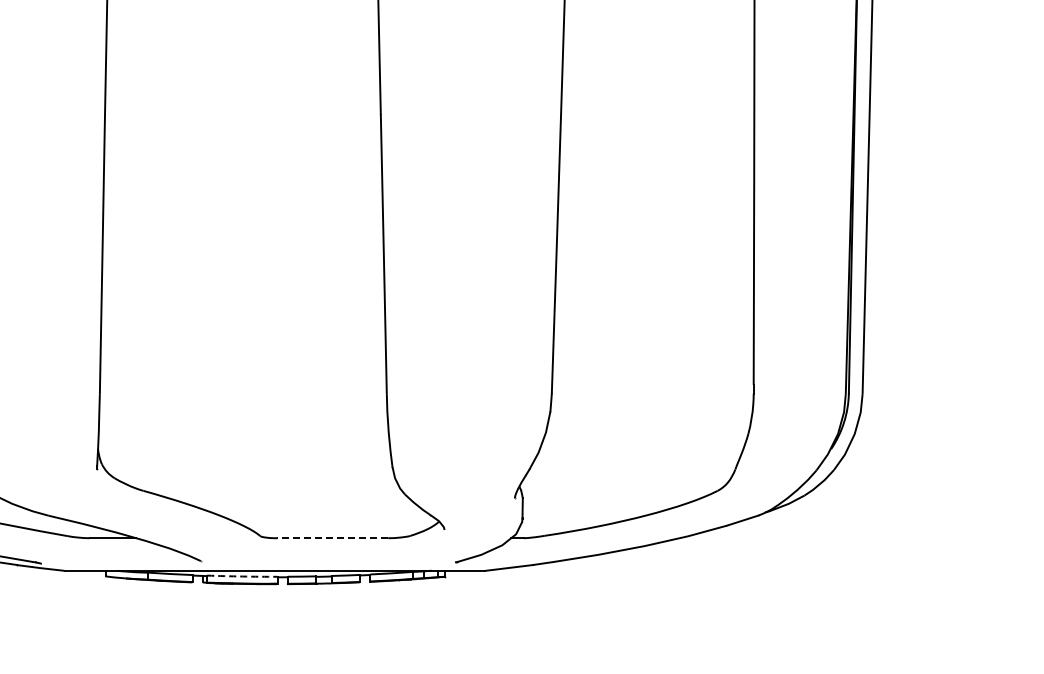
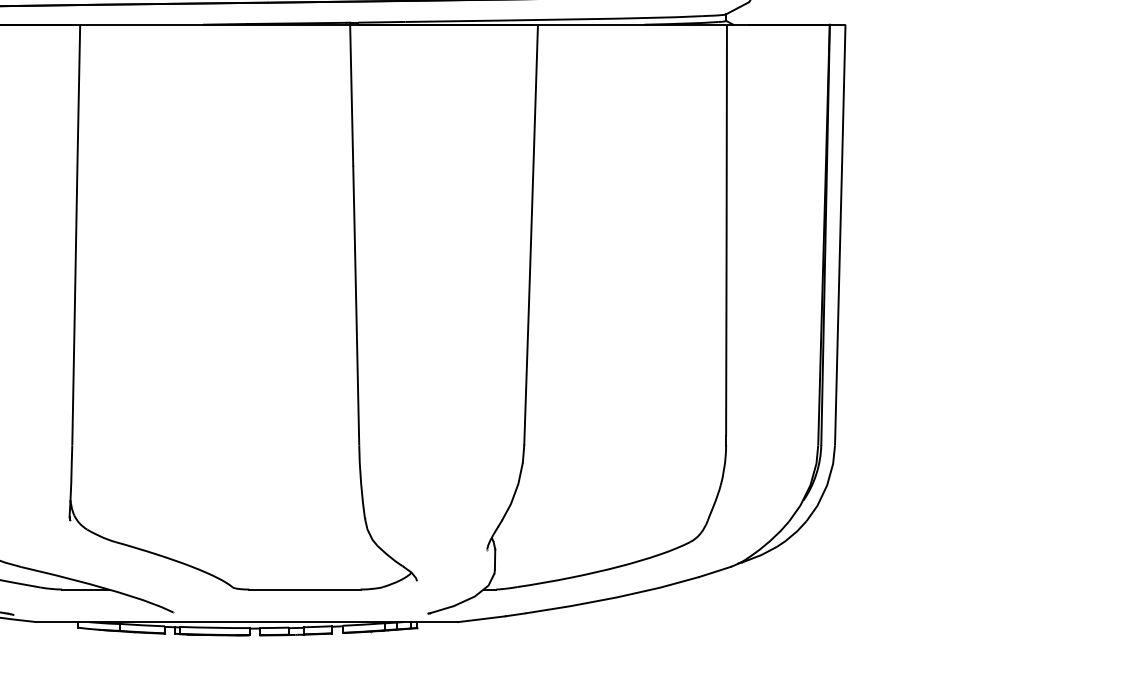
line: (333, 538) -> (305, 589), dashed -> solid
arc: (242, 576) -> (214, 627), dashed -> solid

